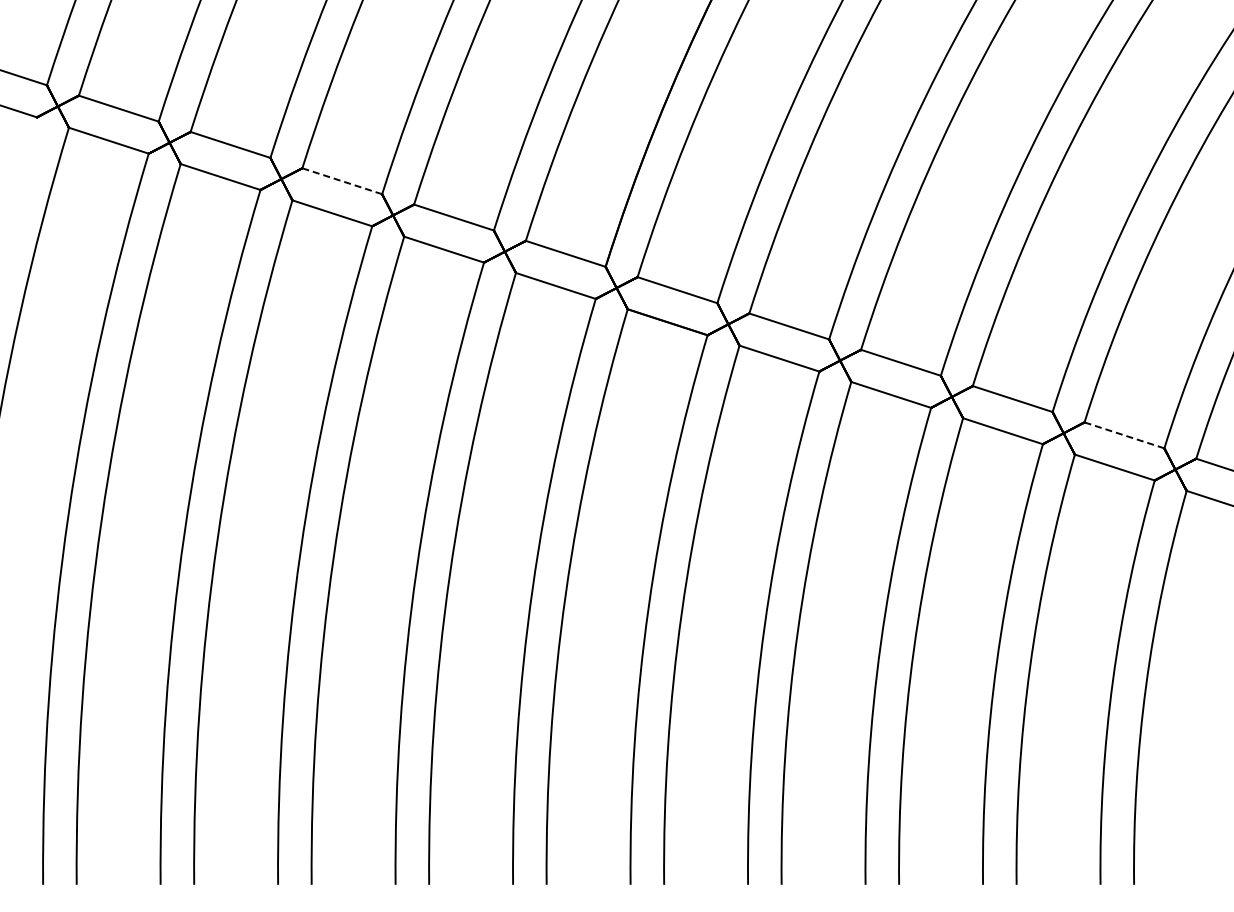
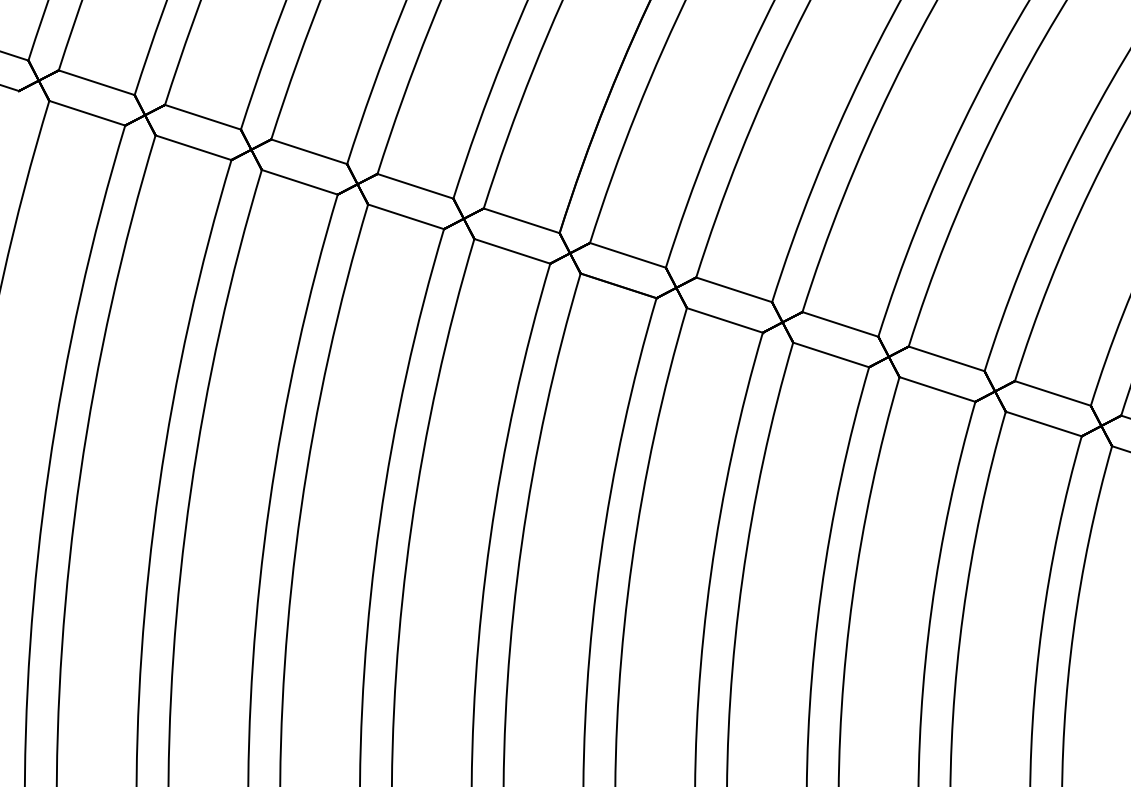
line: (342, 181) -> (309, 152), dashed -> solid
line: (1124, 435) -> (1052, 393), dashed -> solid

